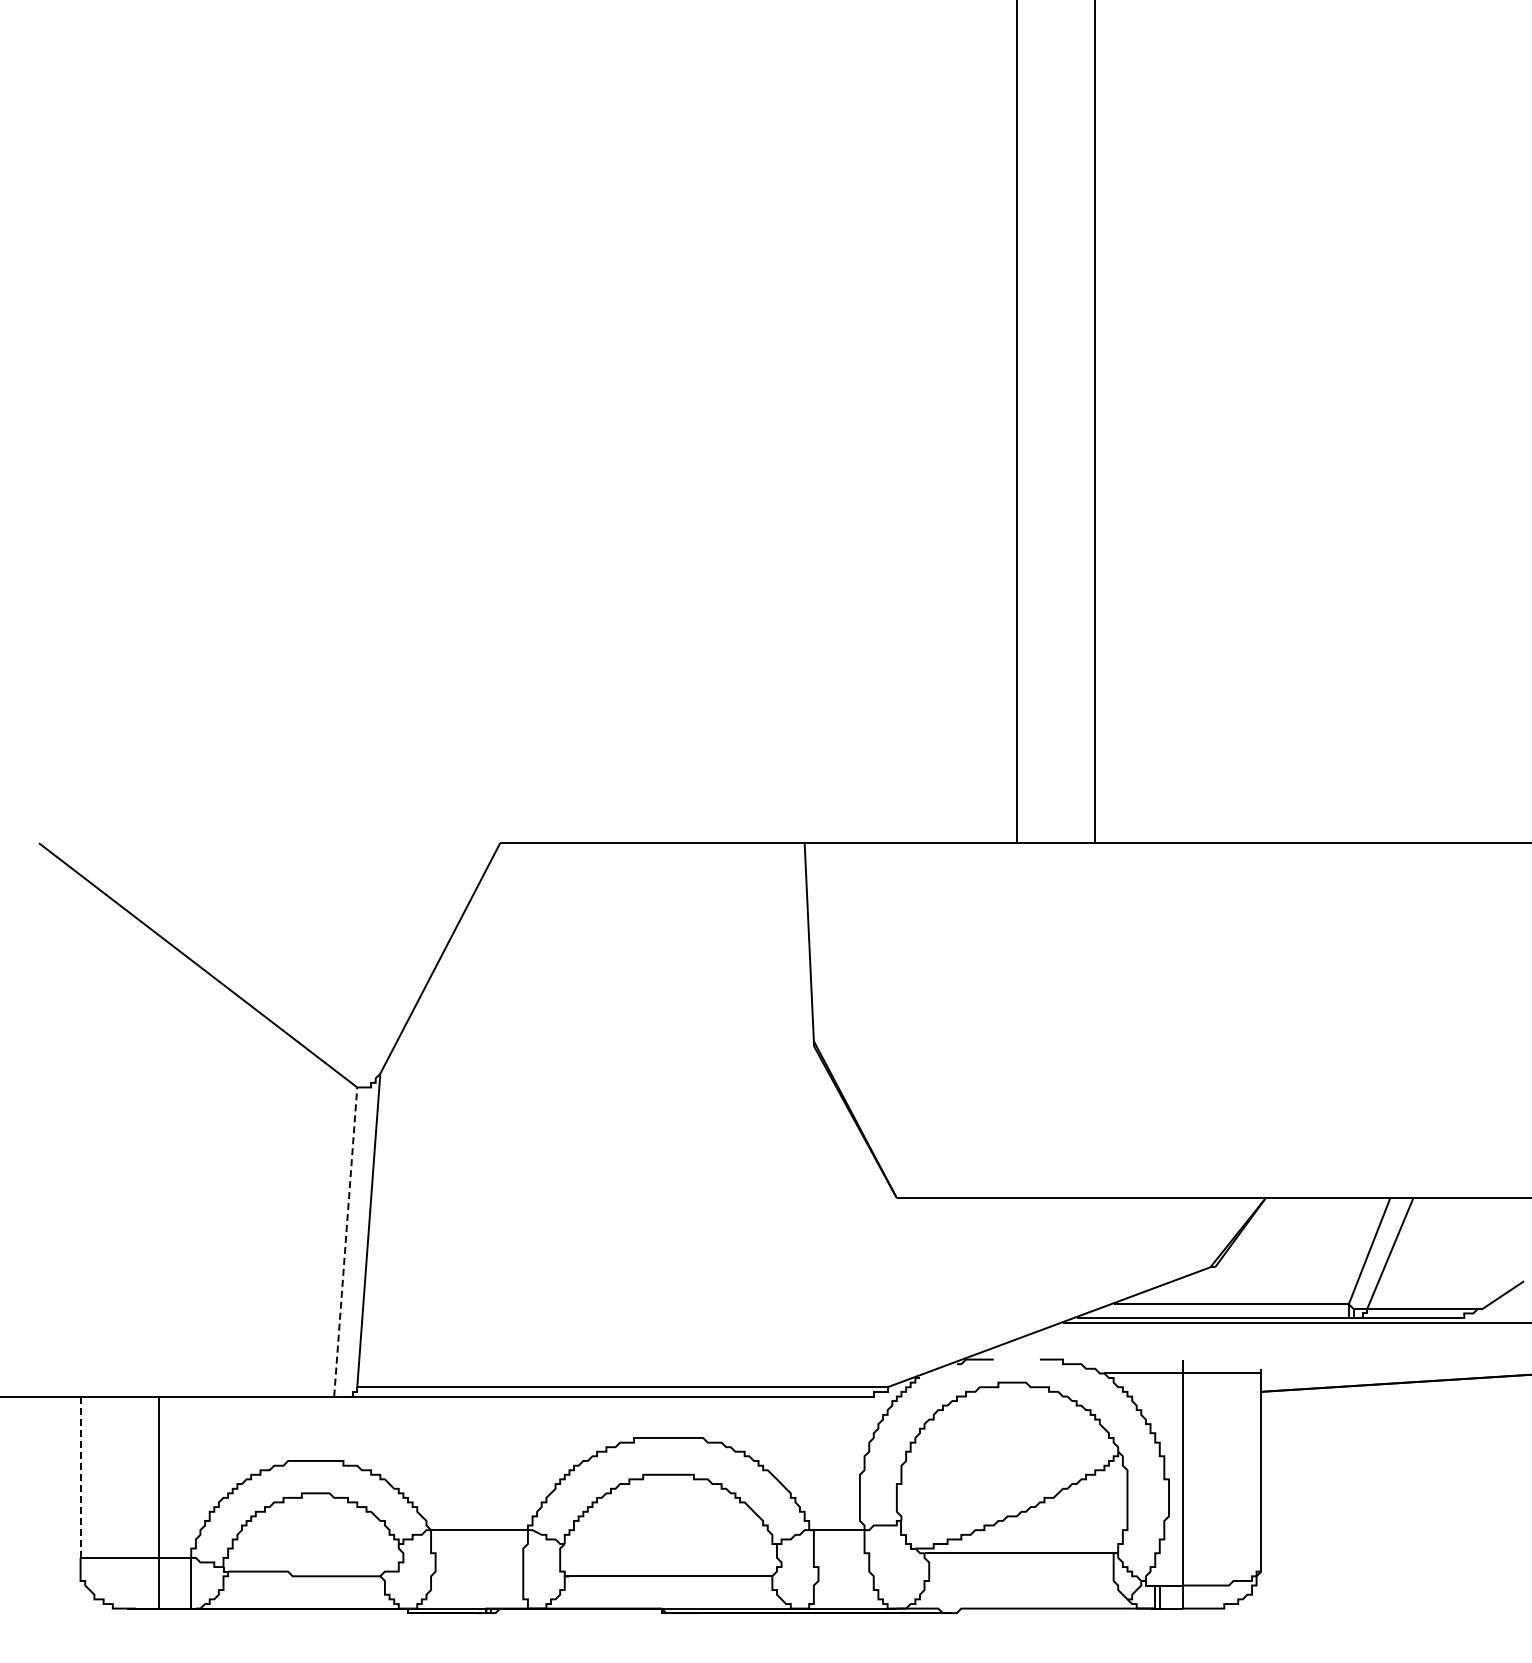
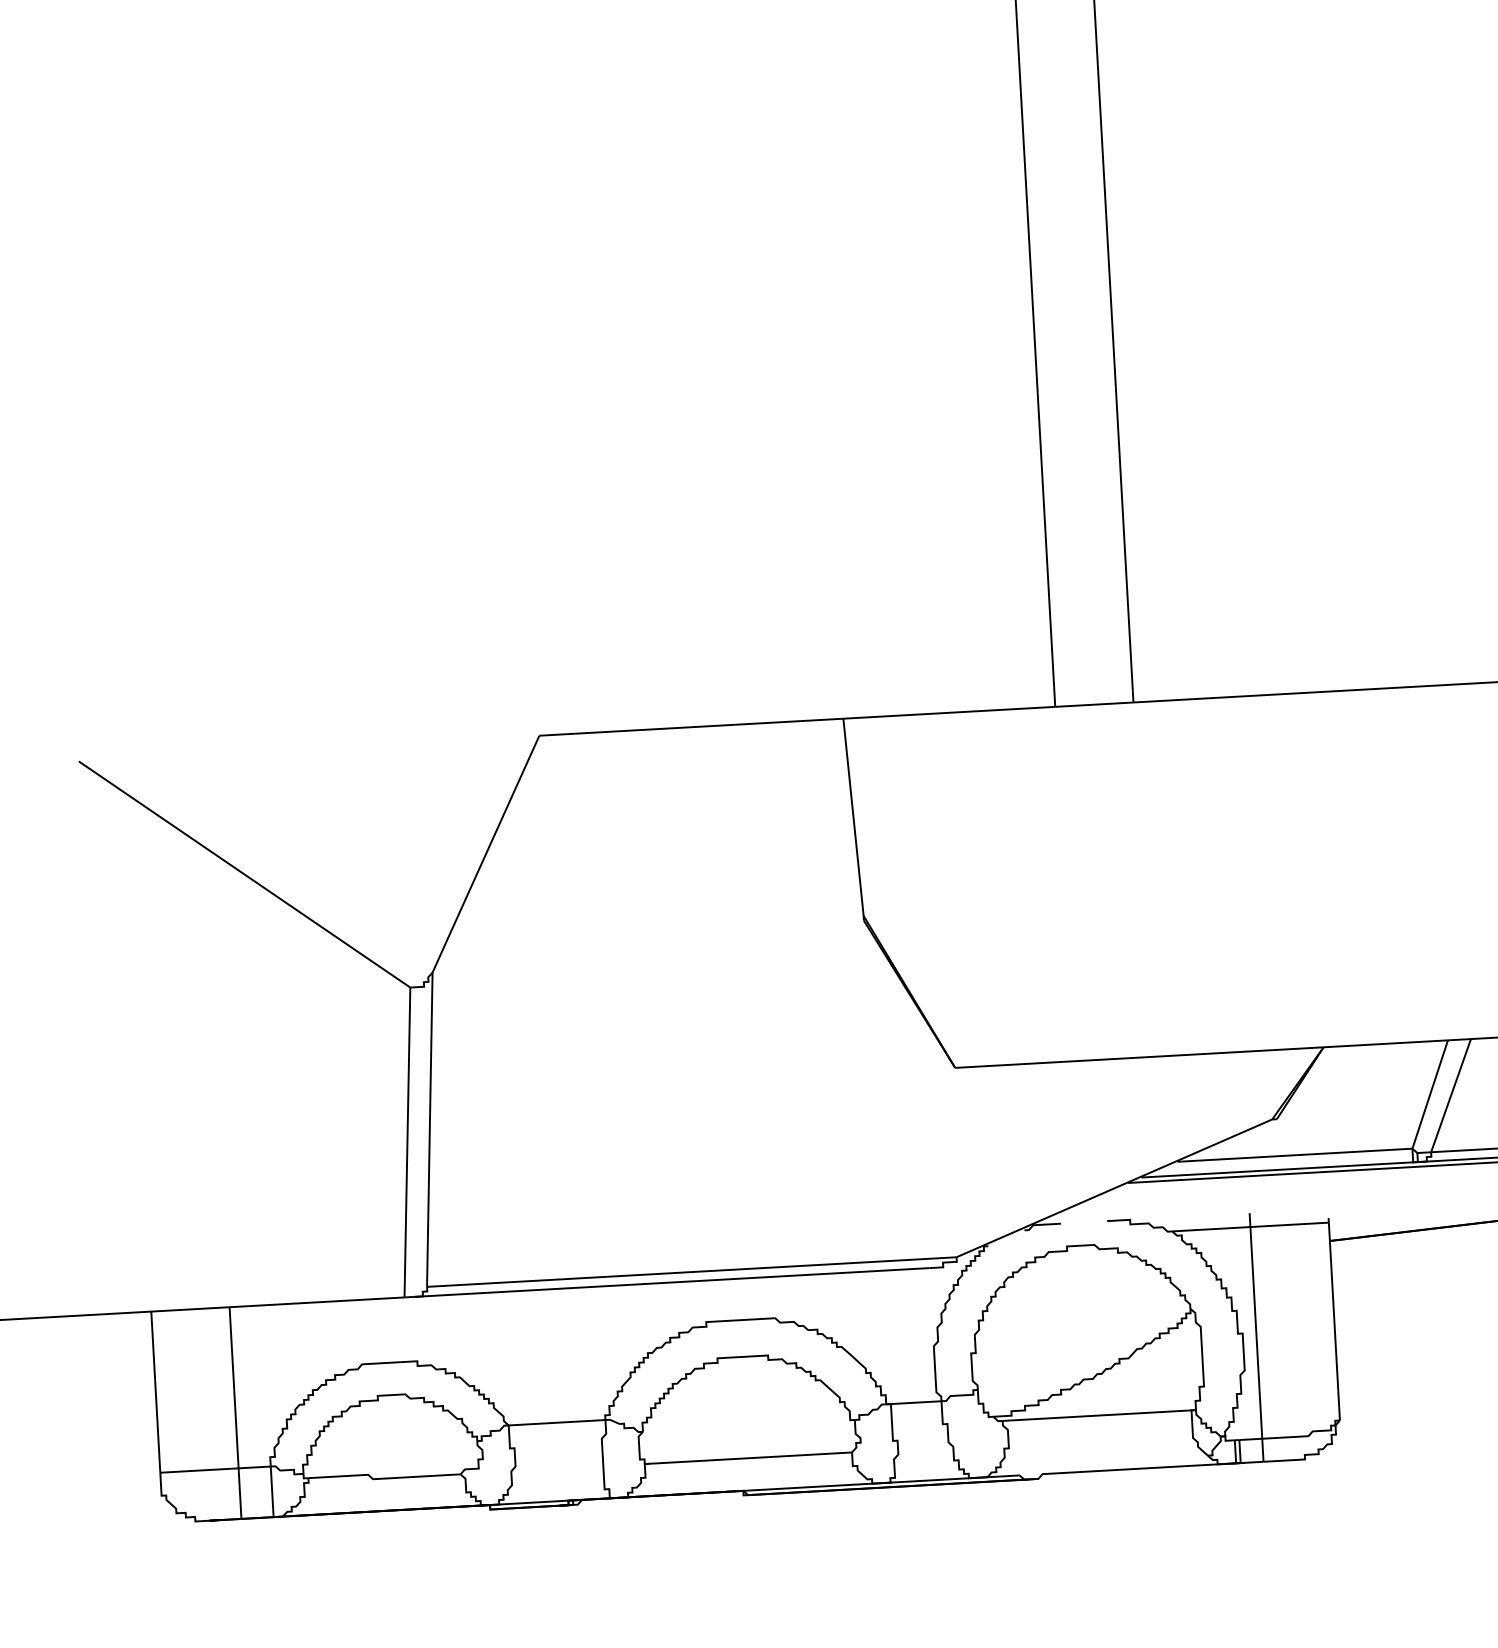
line: (345, 1242) -> (407, 1143), dashed -> solid
line: (80, 1477) -> (155, 1392), dashed -> solid

